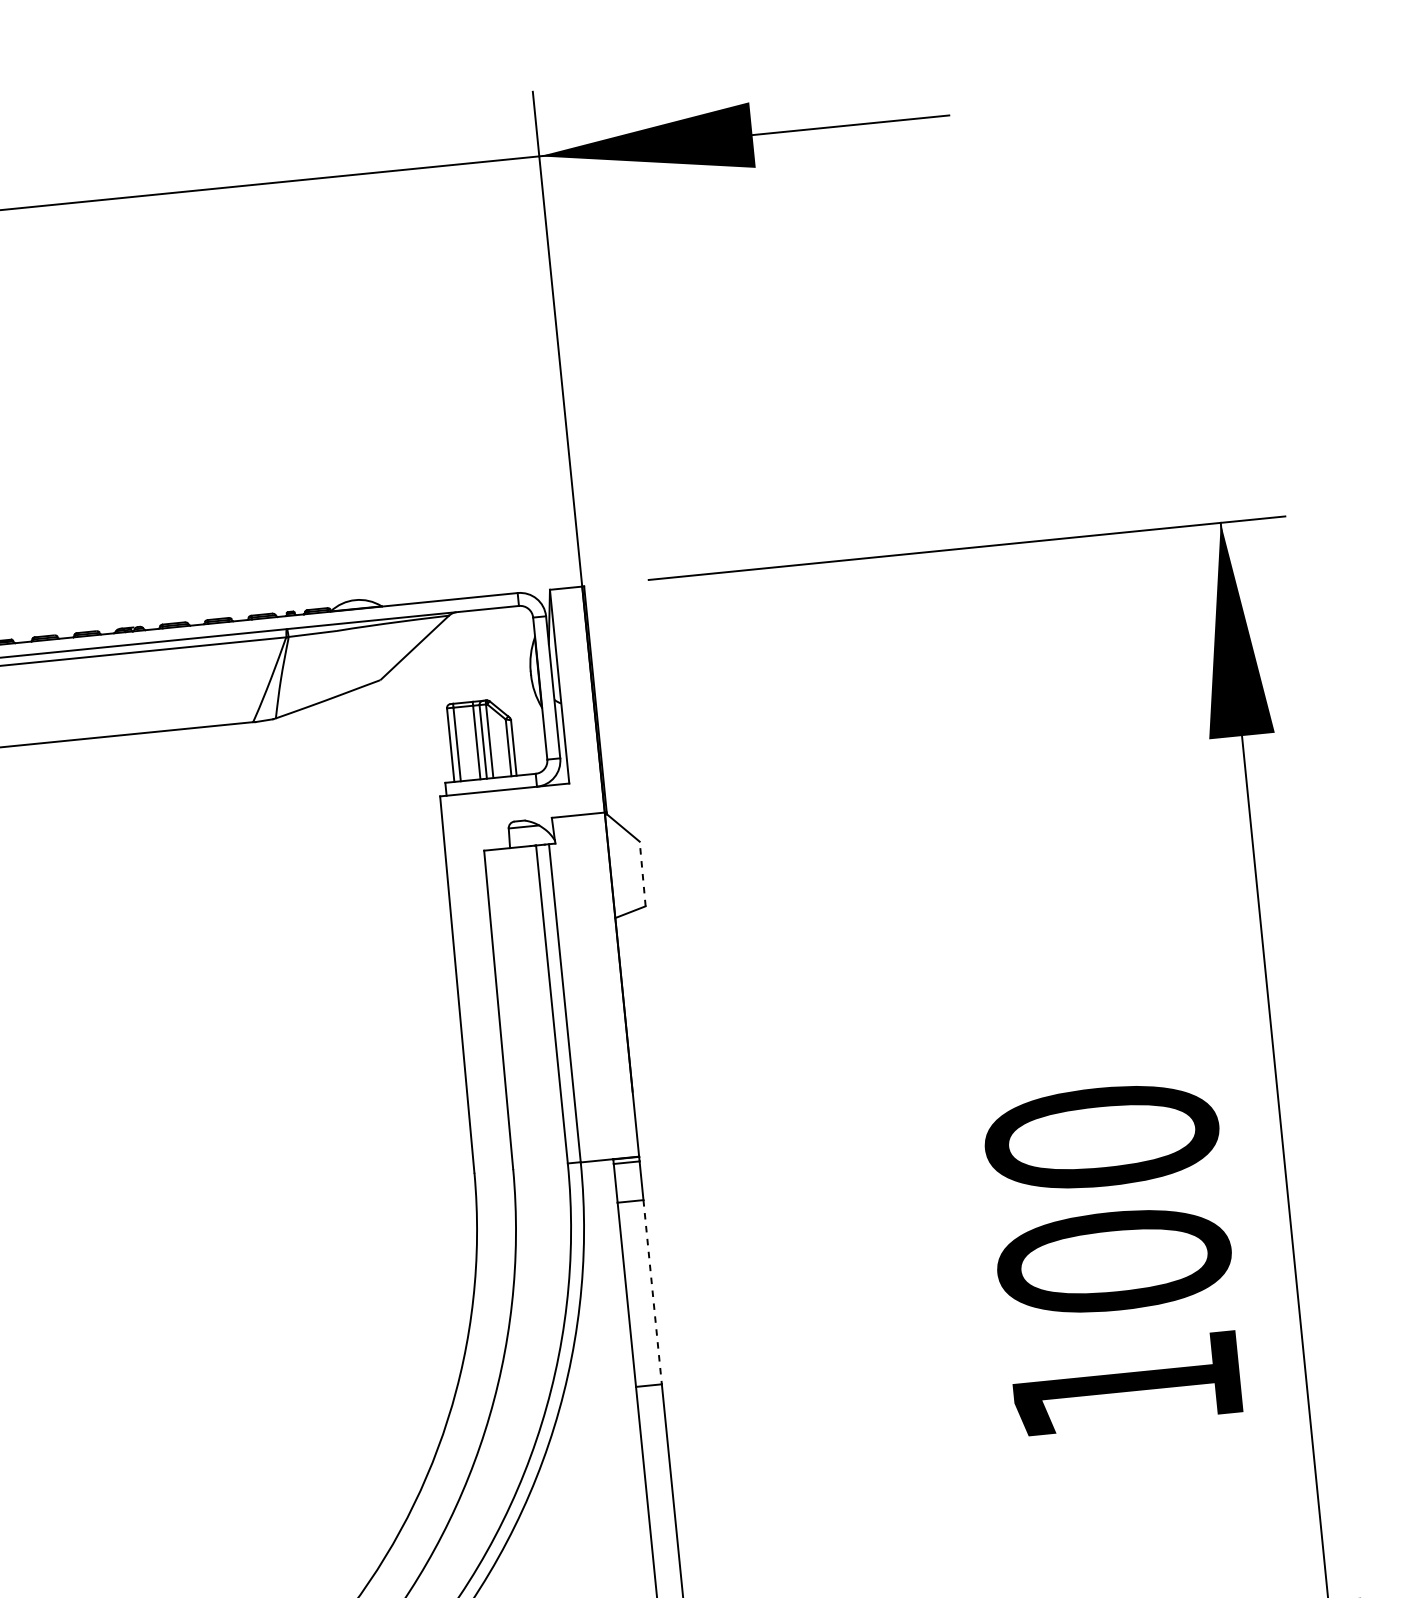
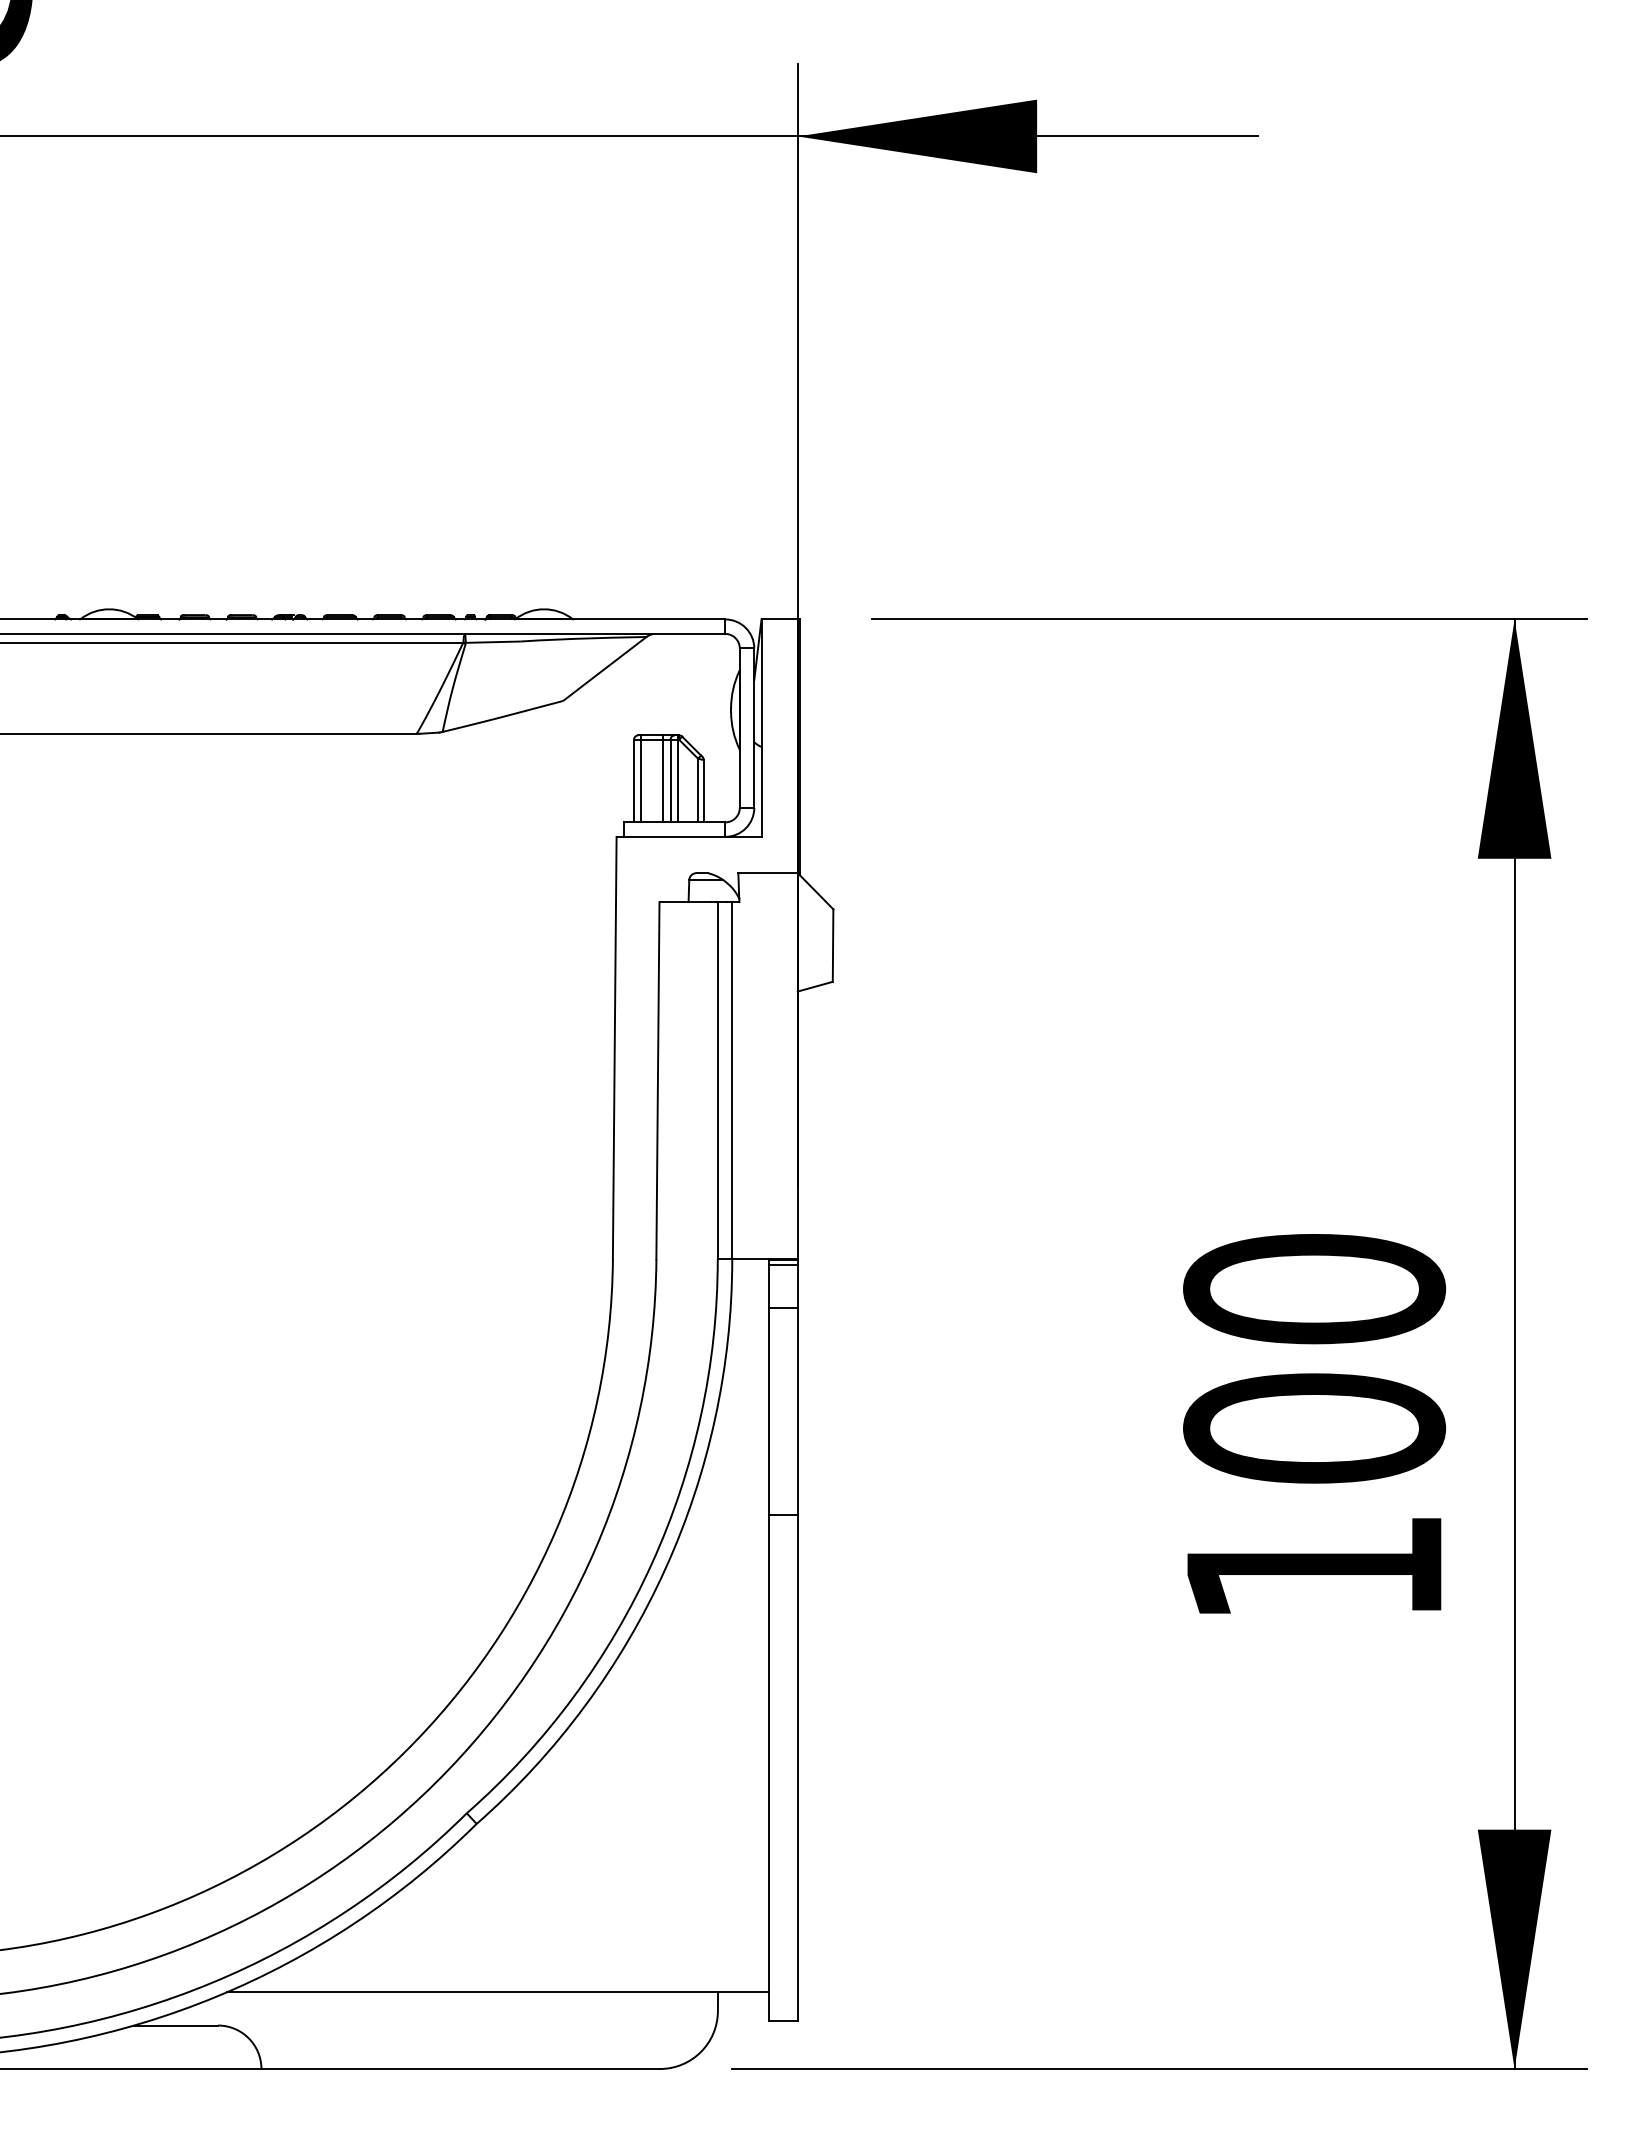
line: (643, 873) -> (833, 945), dashed -> solid
line: (652, 1293) -> (797, 1412), dashed -> solid

